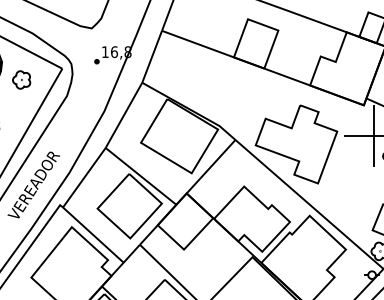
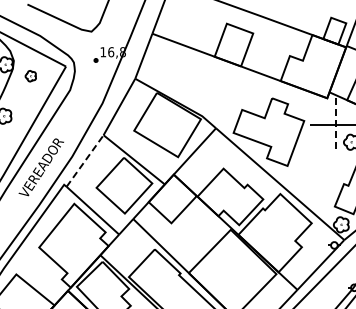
part: (21, 79) -> (30, 75), size x0.7
line: (374, 136) -> (336, 125), solid -> dashed
line: (84, 178) -> (85, 161), solid -> dashed

